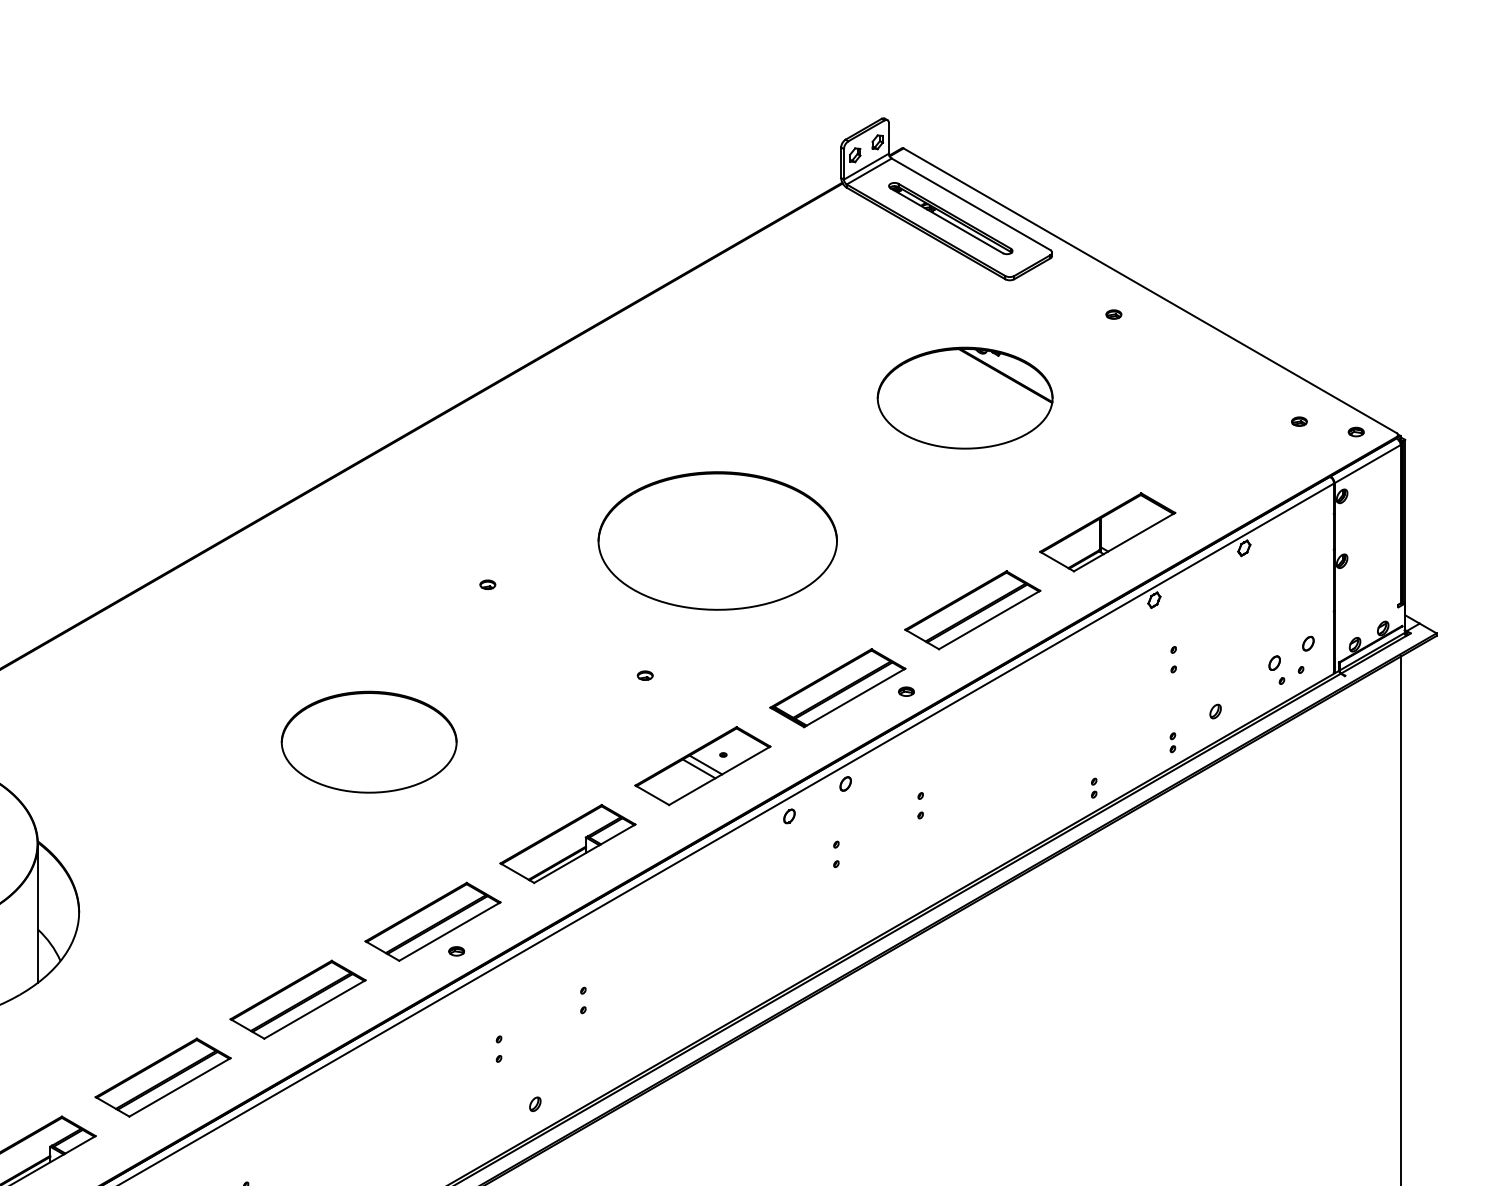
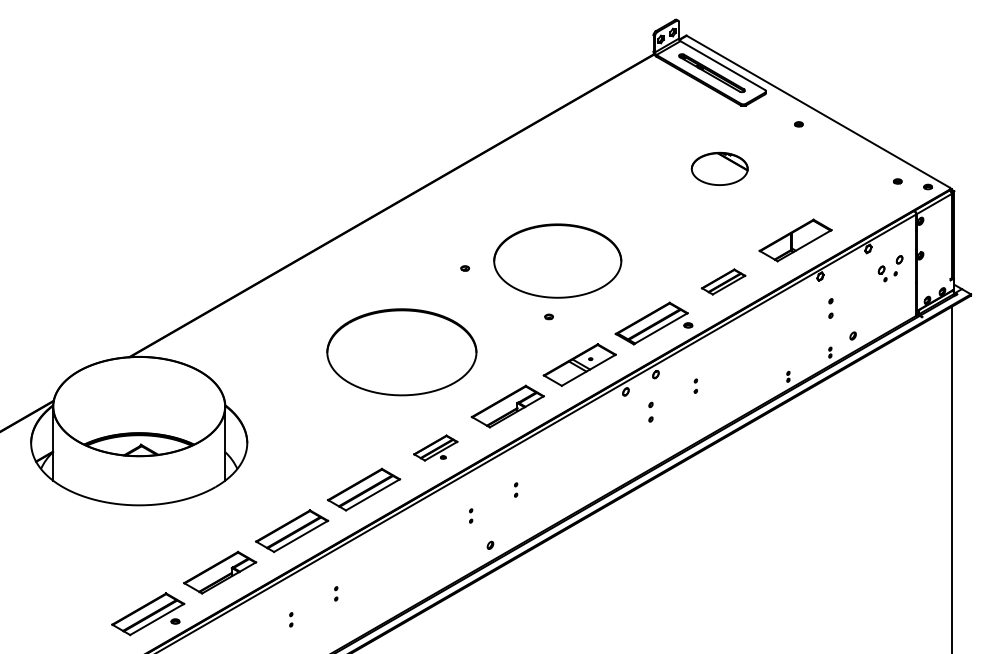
part: (964, 397) -> (719, 168), size x0.6
part: (717, 539) -> (557, 260), moved
part: (972, 609) -> (723, 281), size x0.6
part: (1173, 658) -> (830, 307), size x1.4
part: (1291, 659) -> (890, 268), moved
part: (368, 742) -> (401, 352), size x1.6
part: (835, 853) -> (650, 411), size x1.4
part: (432, 920) -> (435, 447), size x0.6

